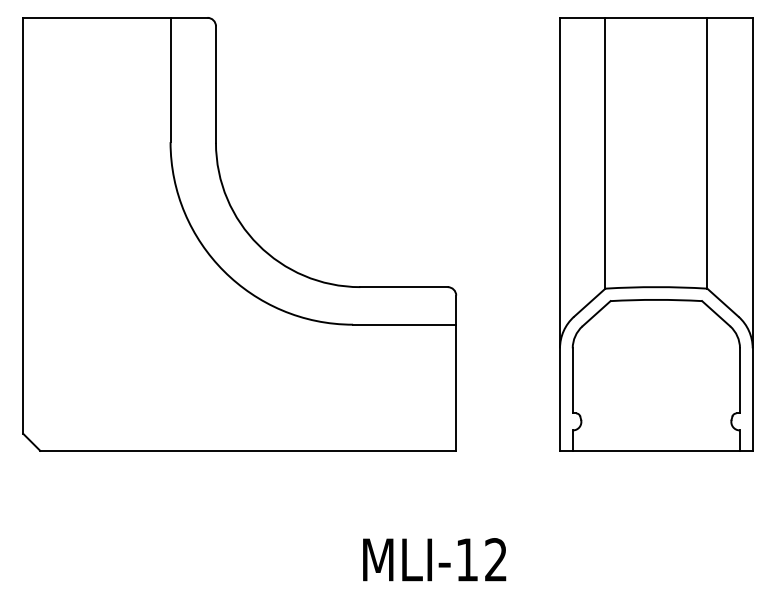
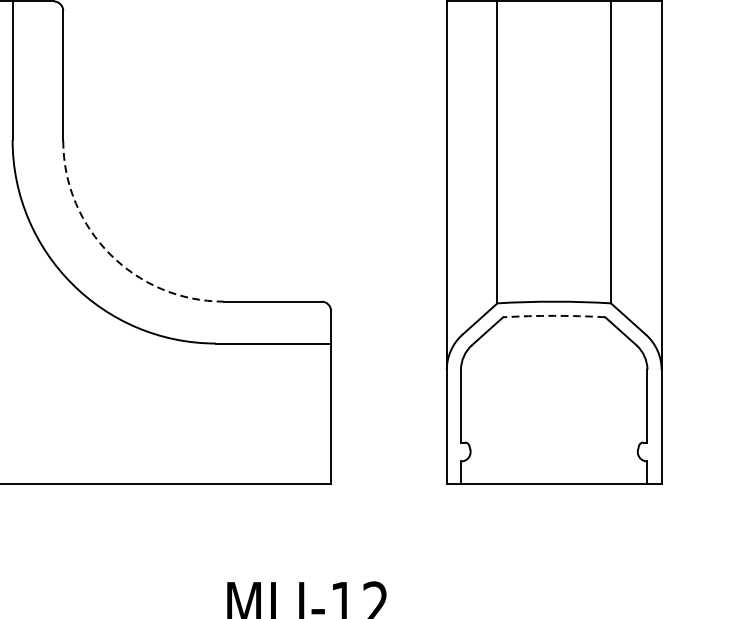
arc: (258, 244) -> (110, 254), solid -> dashed
arc: (656, 299) -> (554, 315), solid -> dashed

